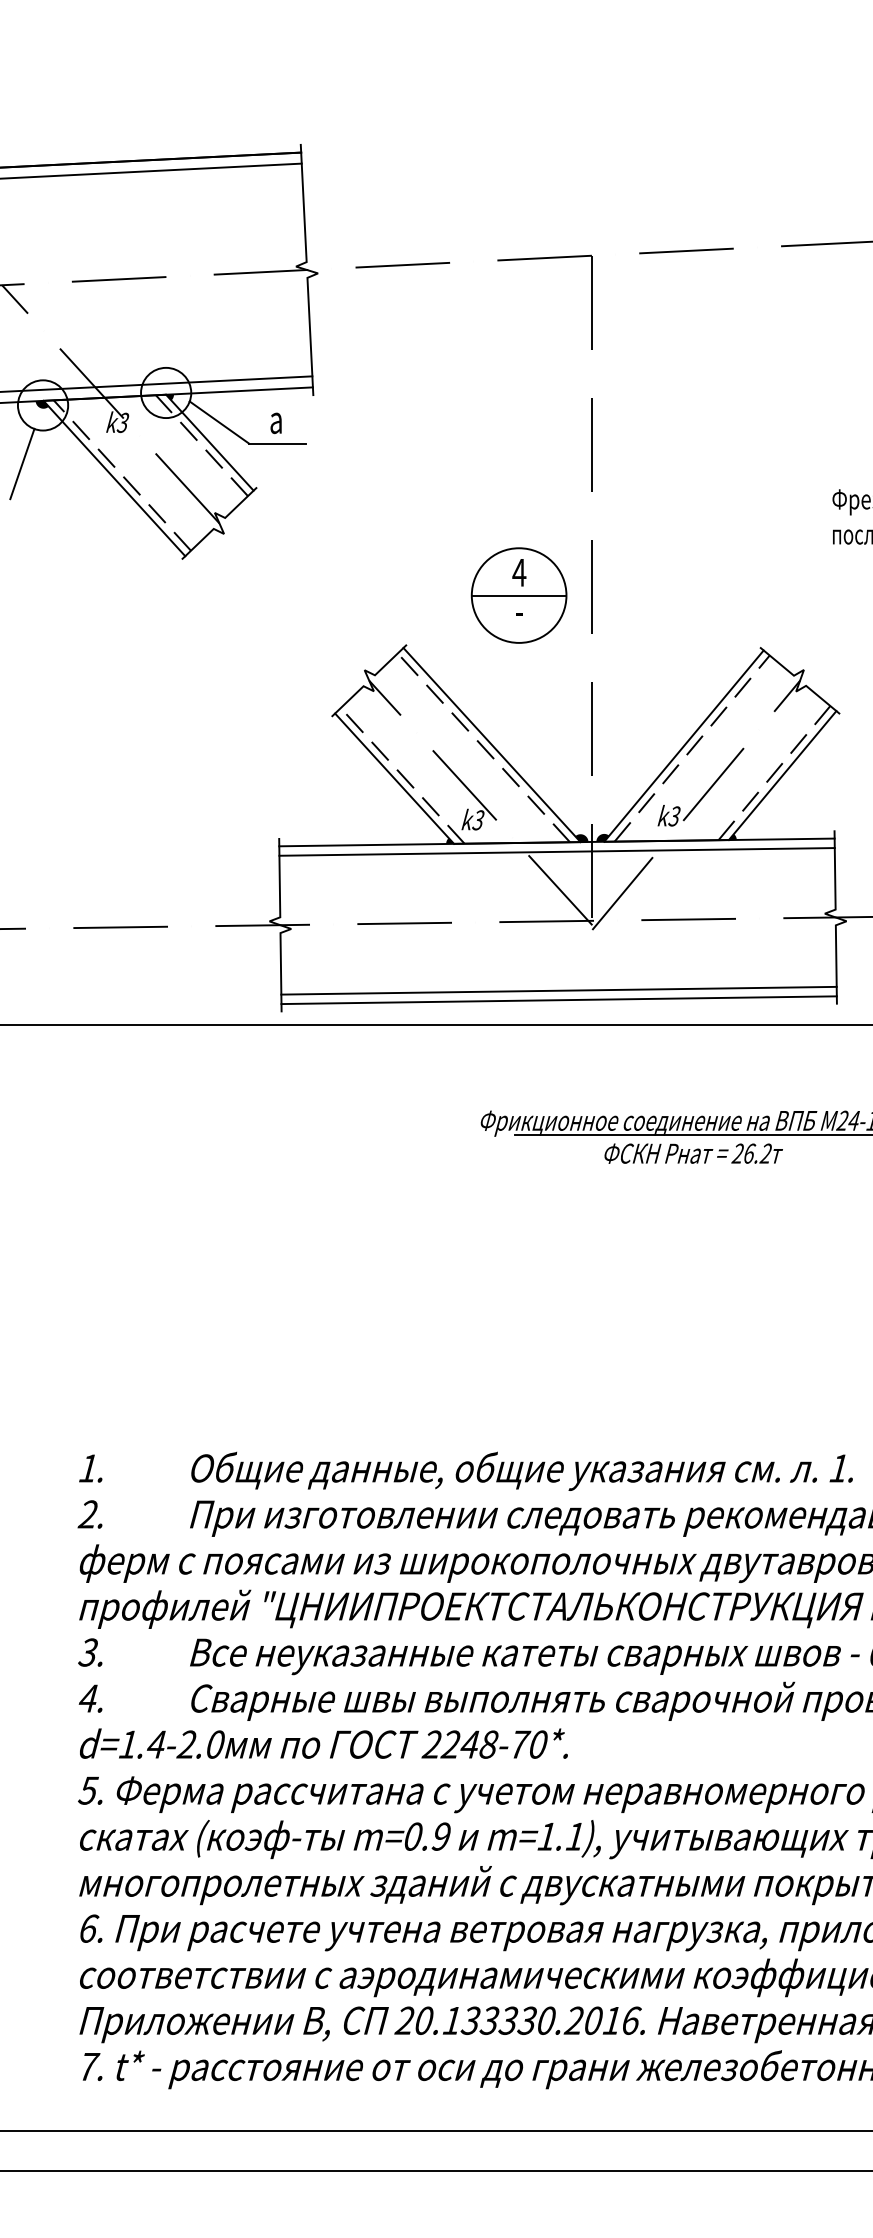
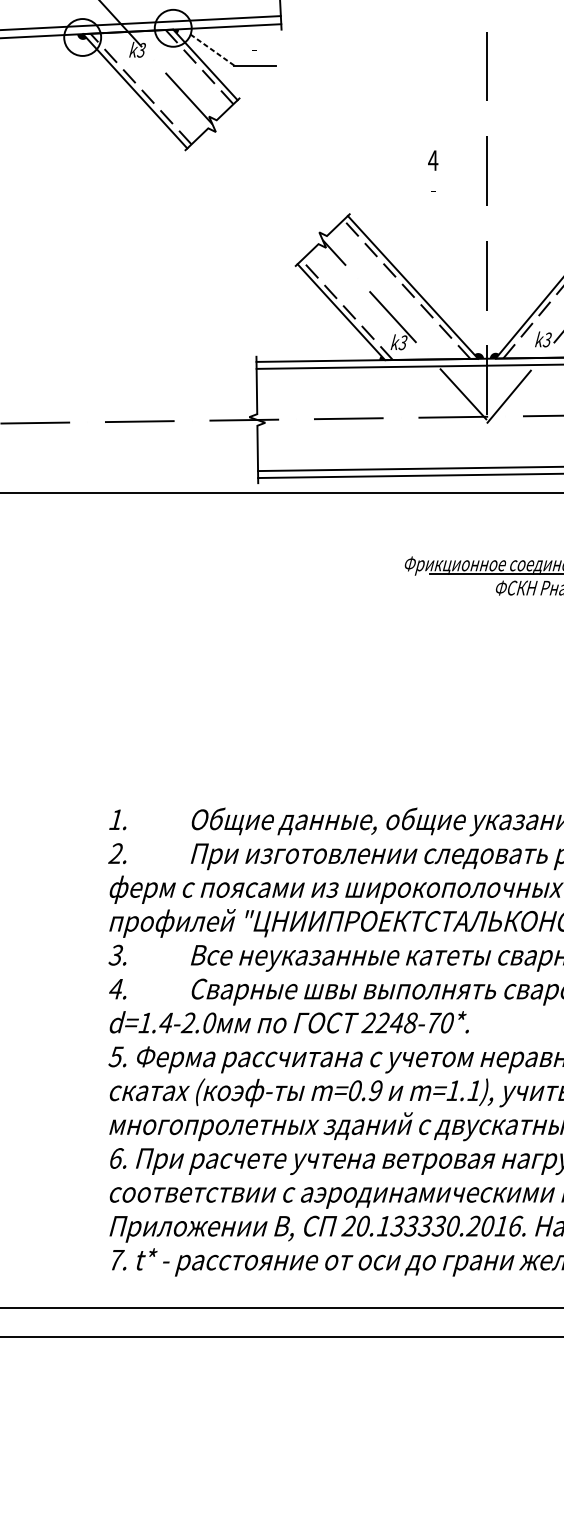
line: (218, 422) -> (211, 50), solid -> dashed
text: (275, 423) -> (253, 50), а -> -
line: (22, 463) -> (67, 80), removed
part: (518, 595) -> (432, 177), removed

